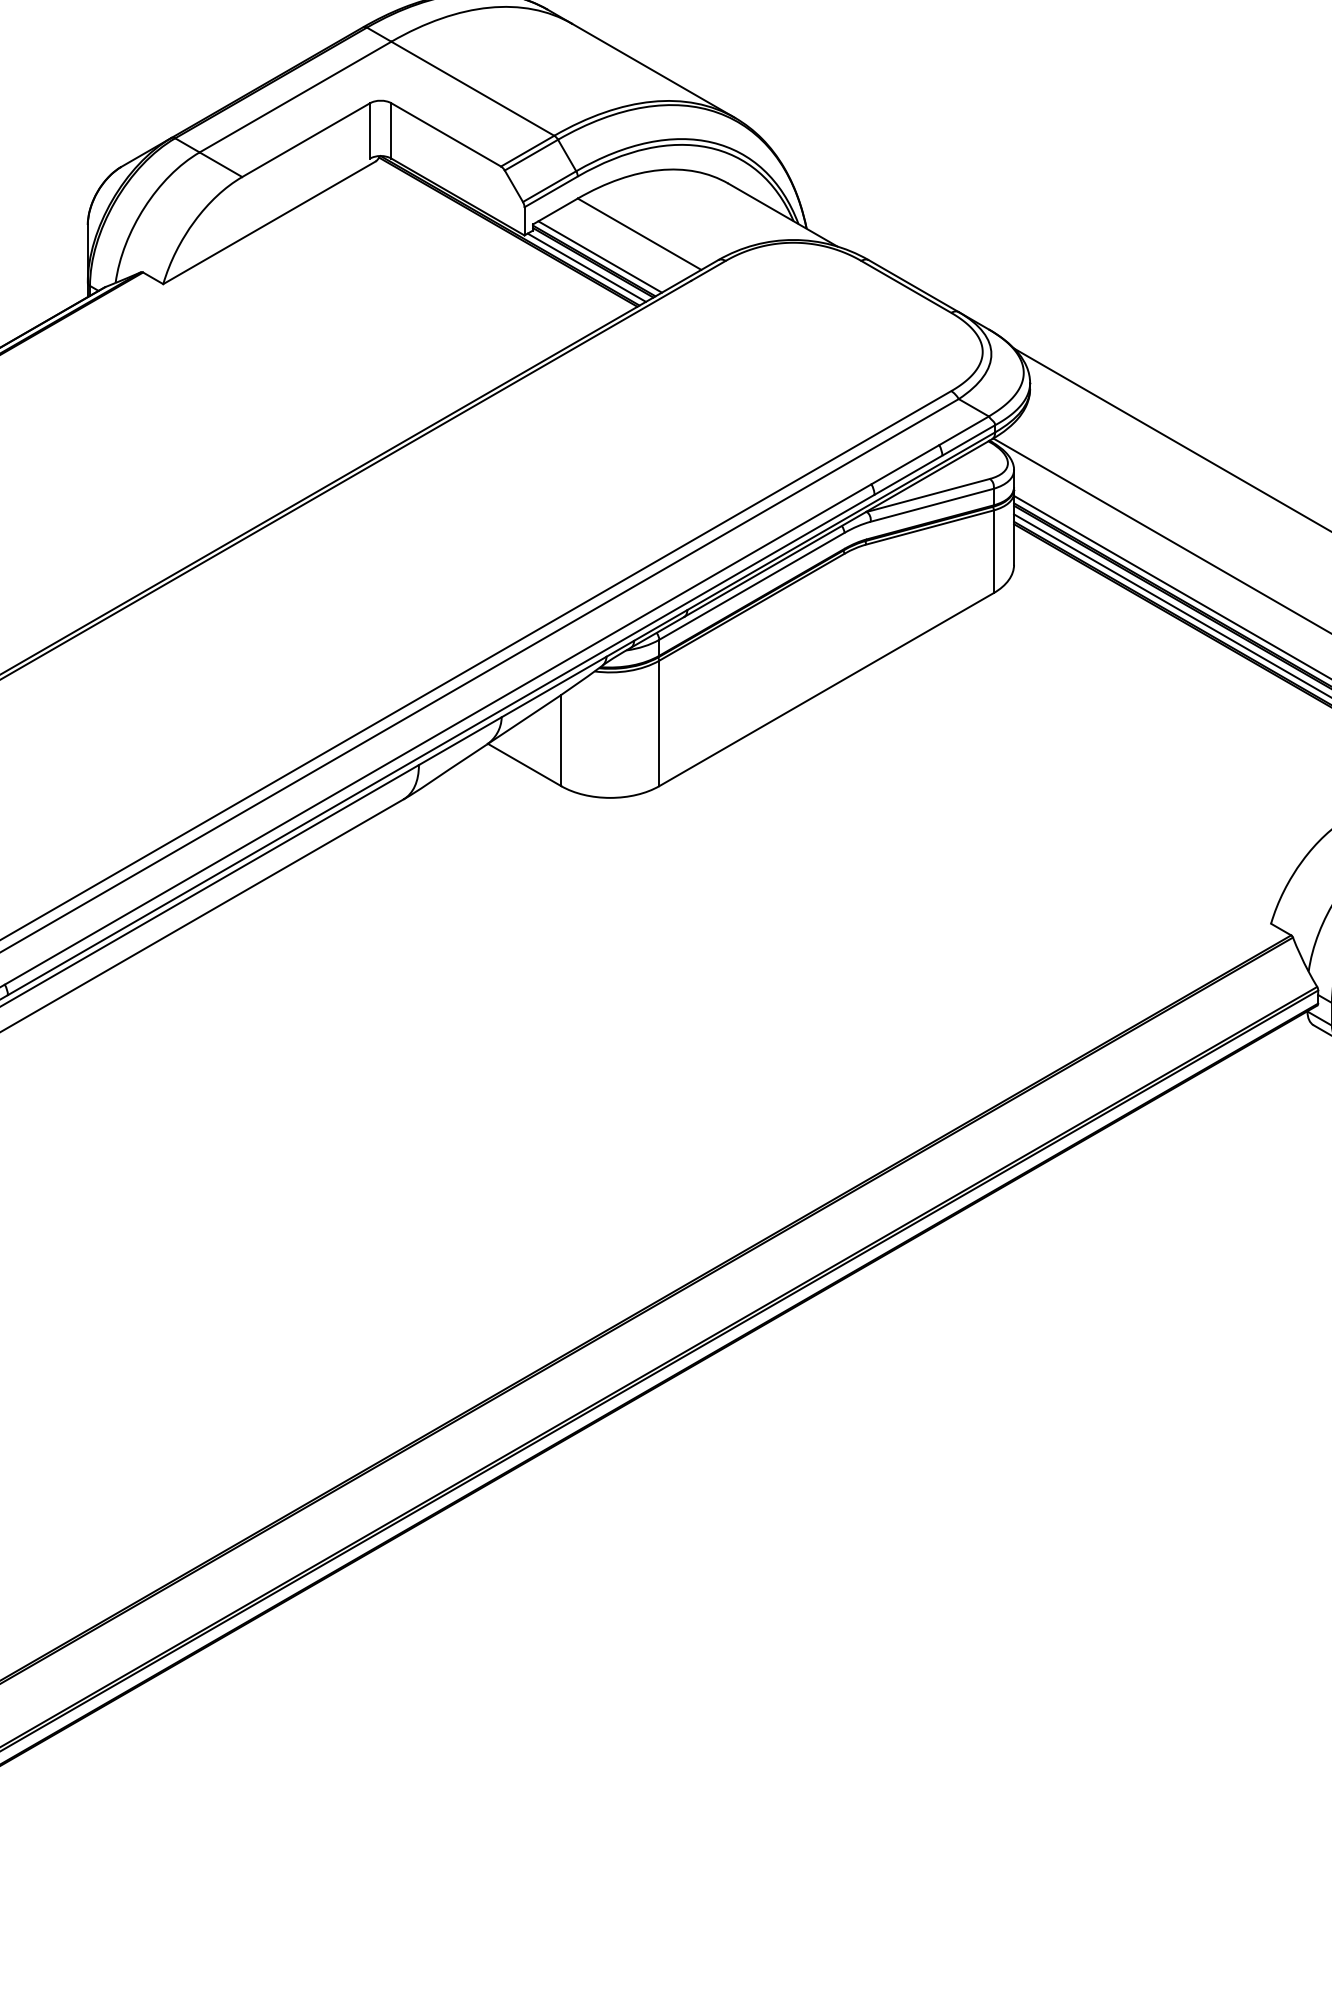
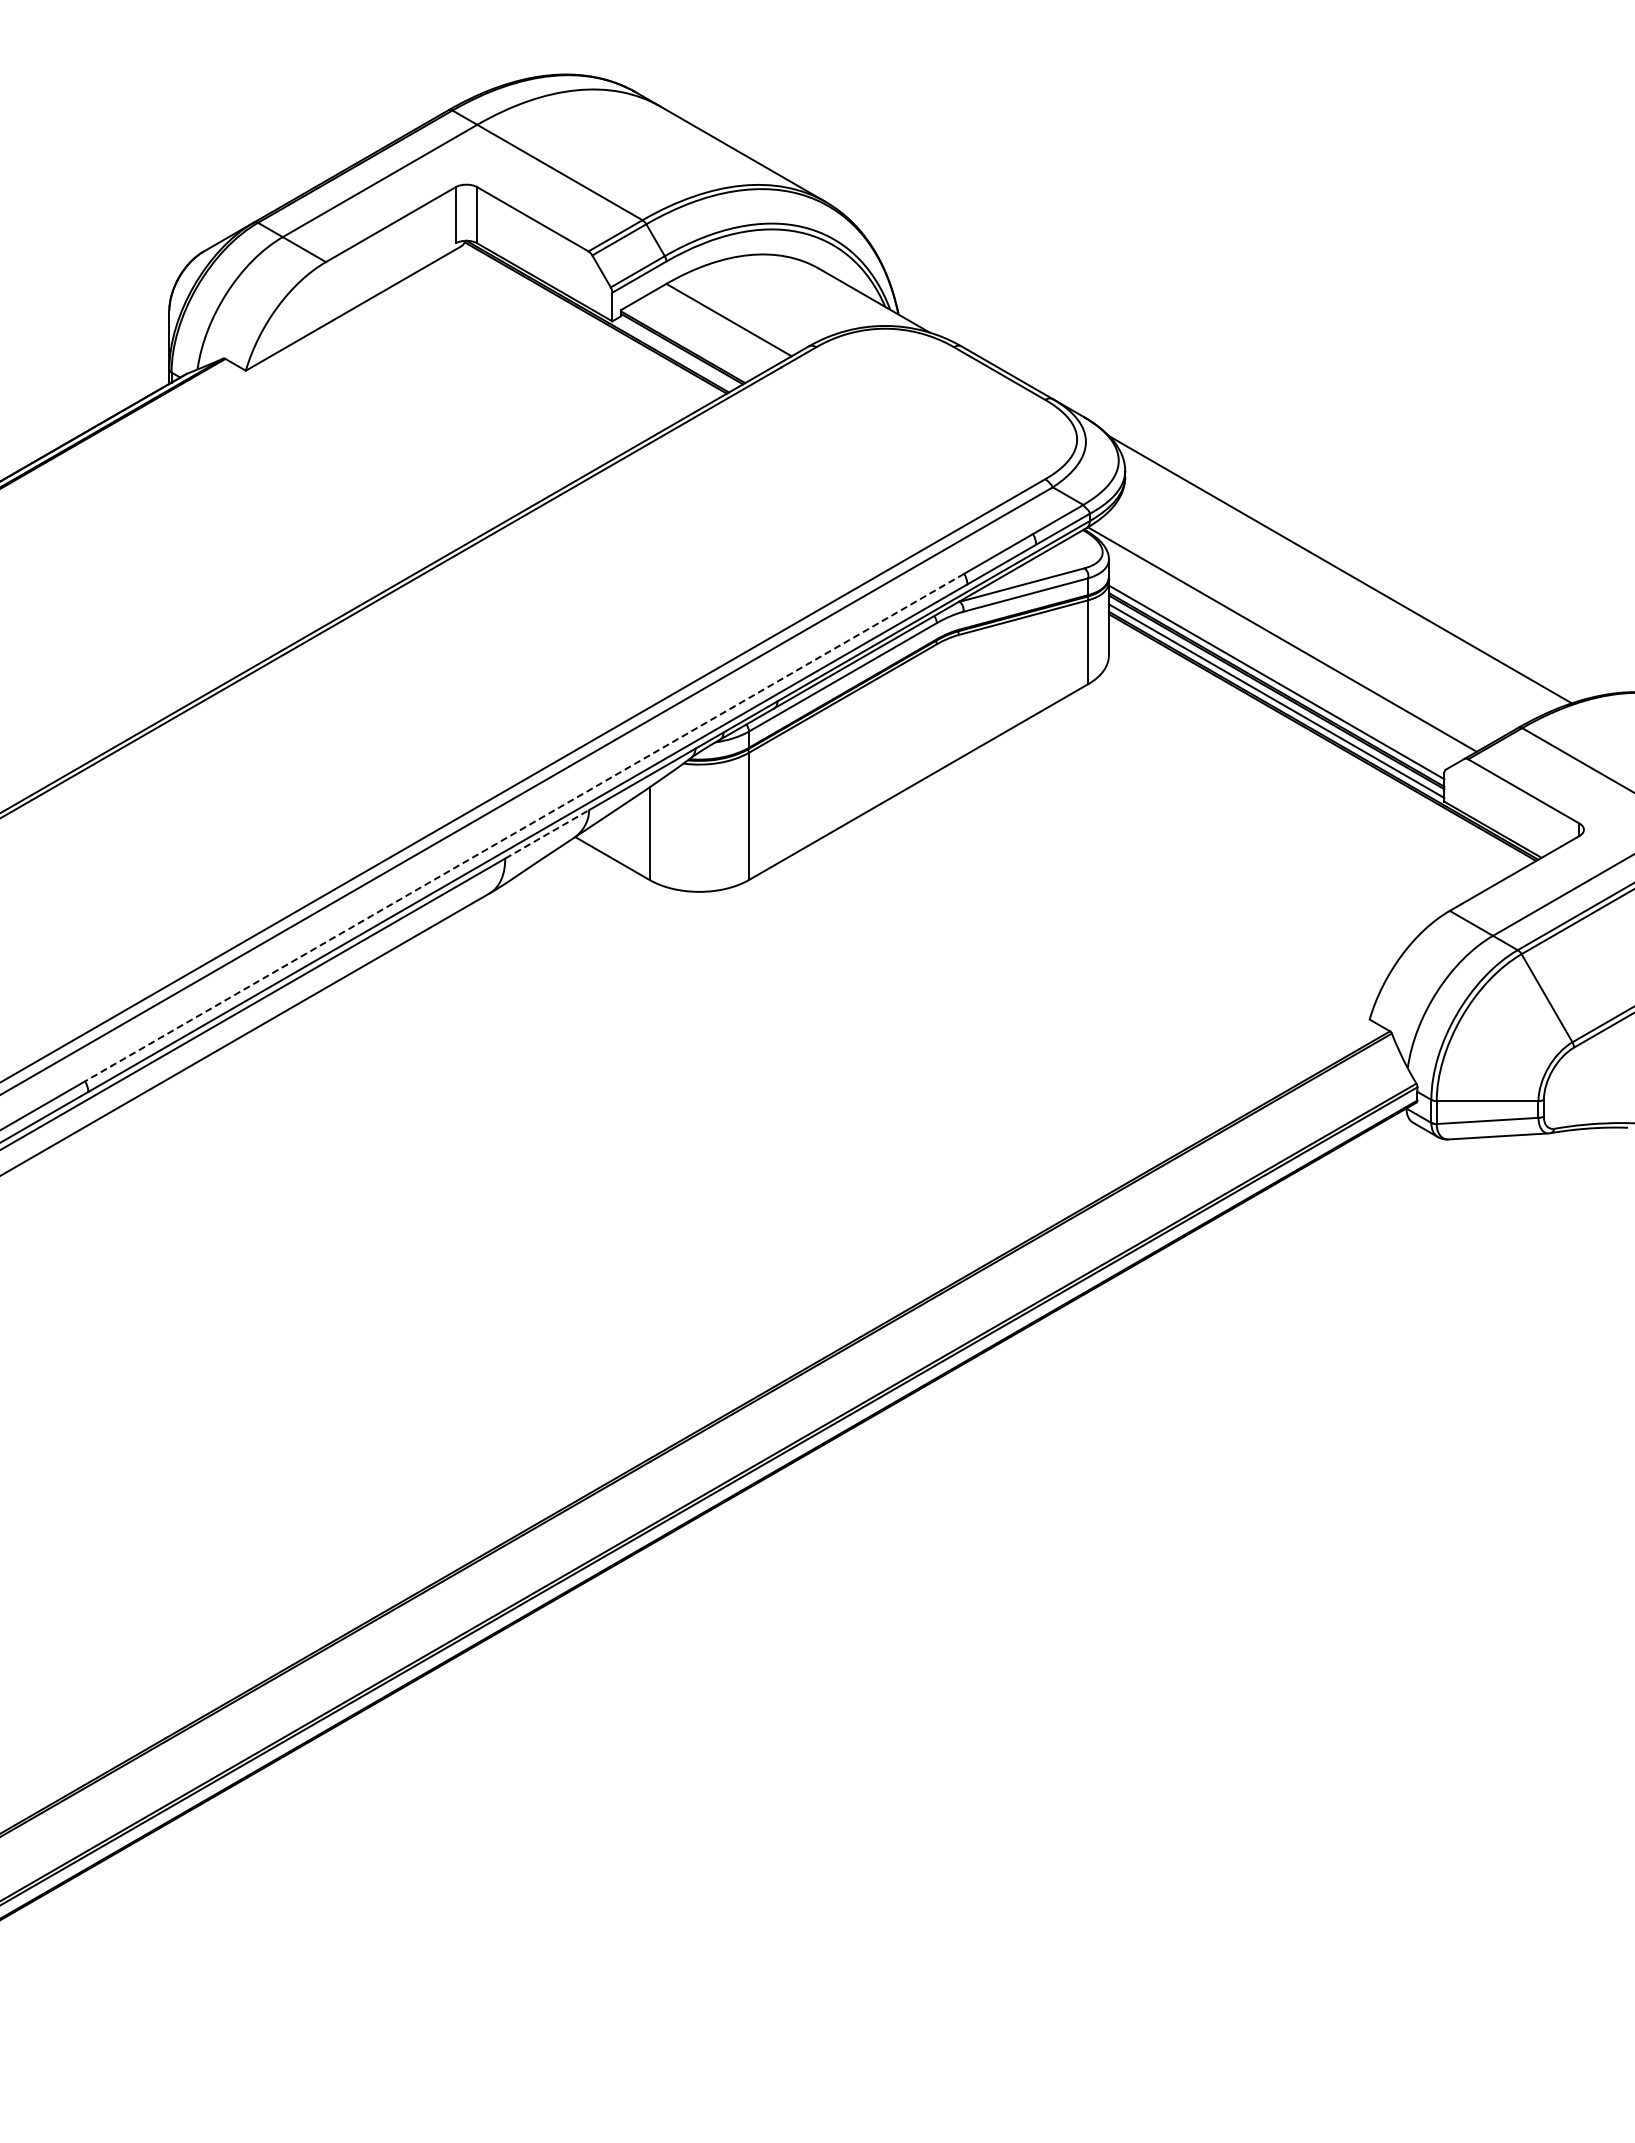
line: (599, 257) -> (688, 343), removed
line: (586, 267) -> (675, 353), removed
line: (437, 734) -> (524, 827), solid -> dashed
line: (460, 741) -> (547, 834), solid -> dashed

